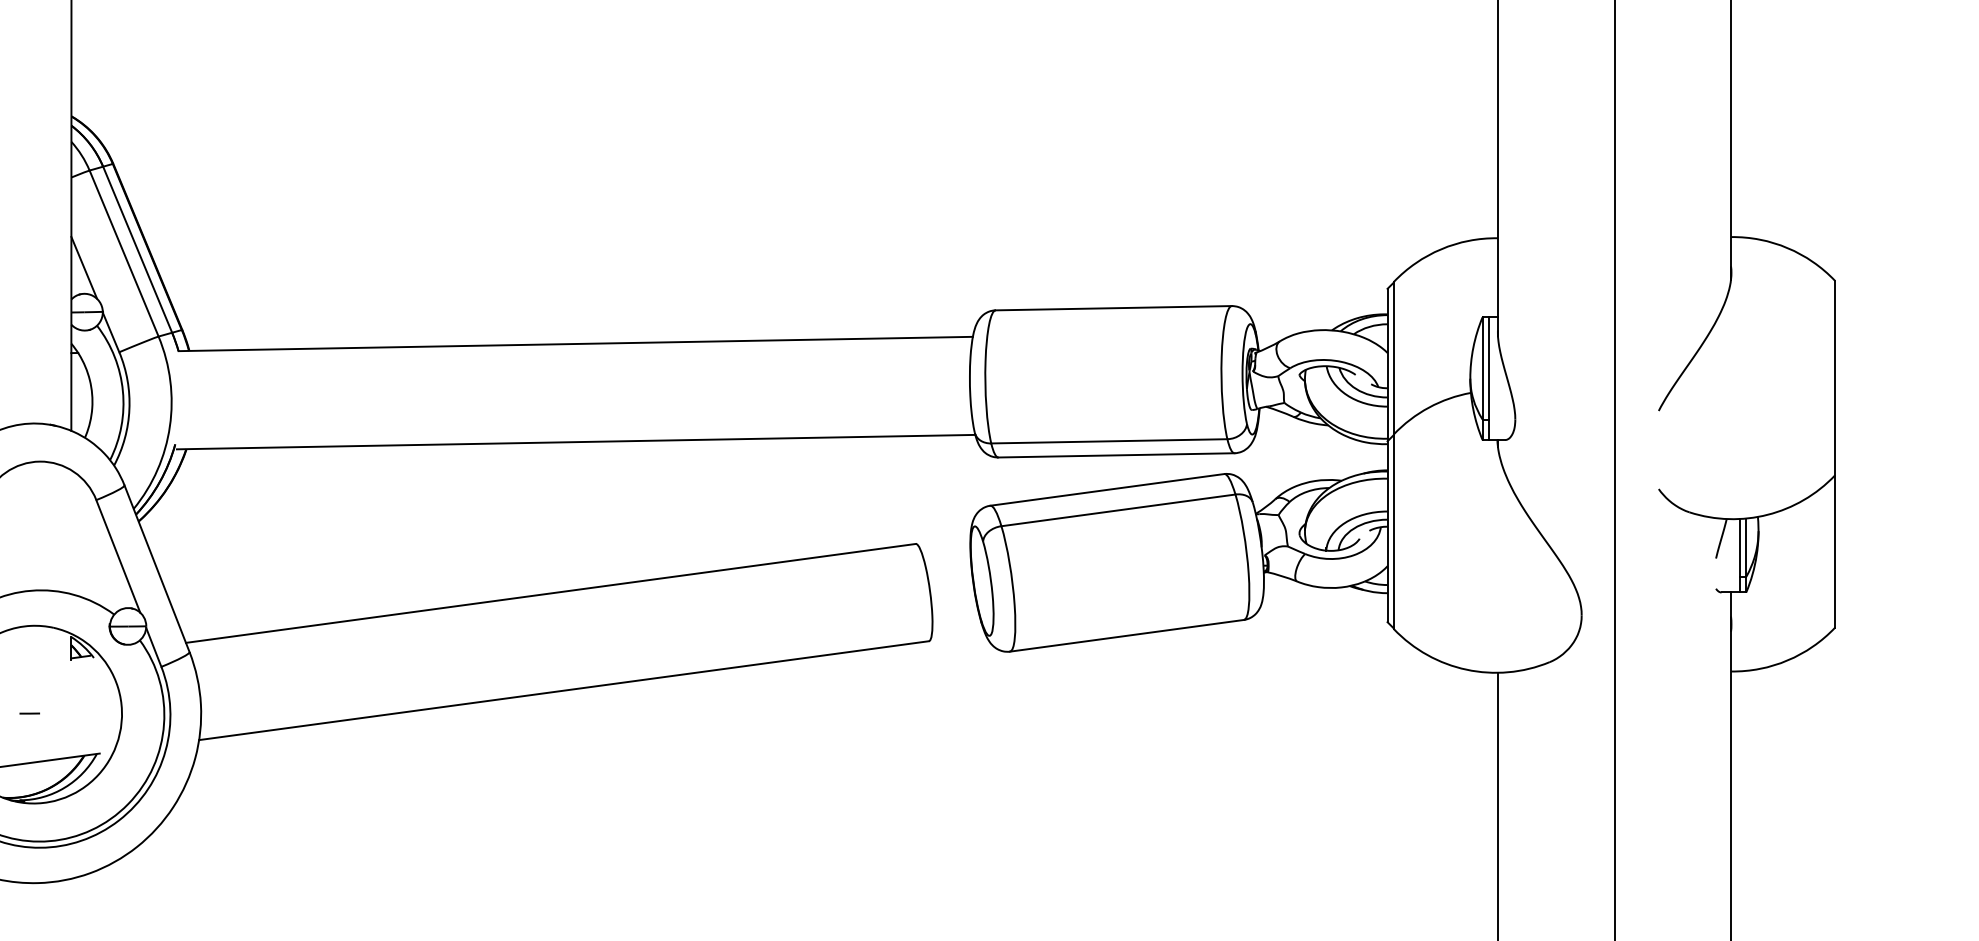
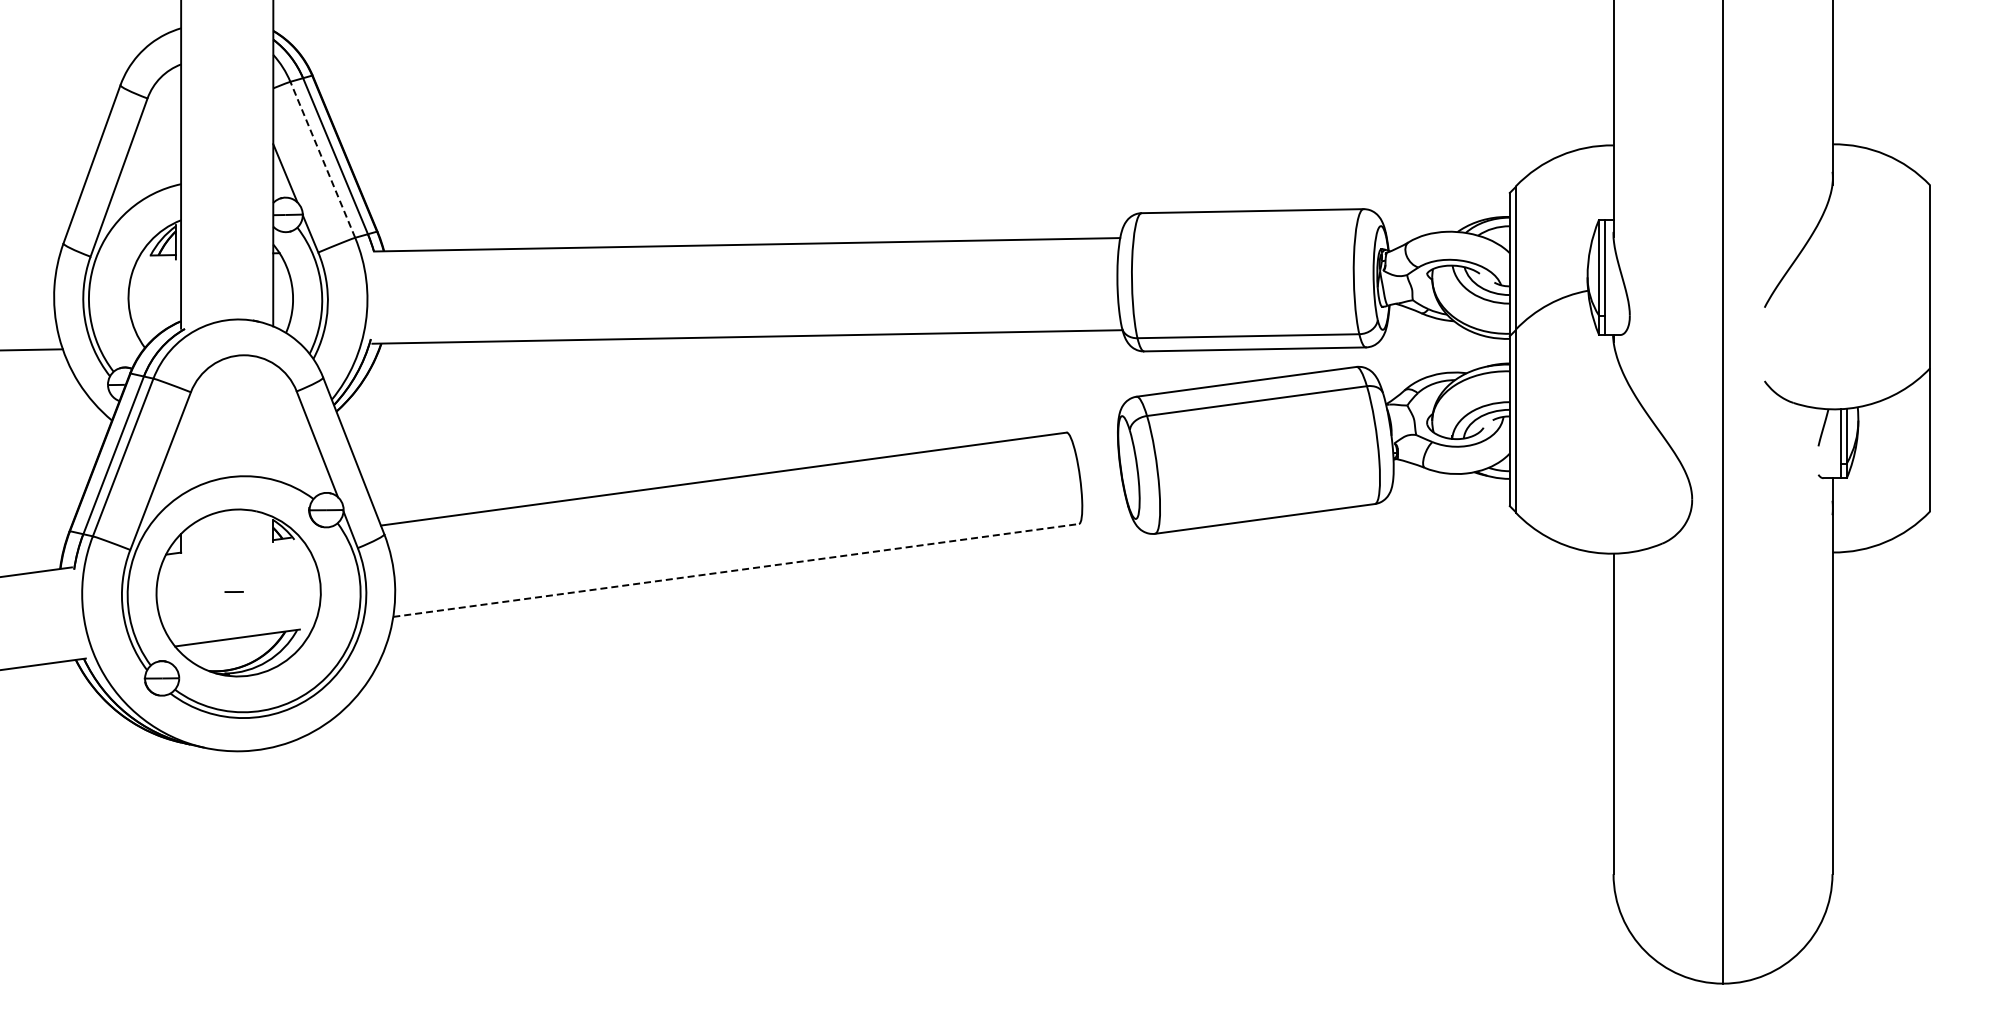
line: (123, 253) -> (322, 159), solid -> dashed
line: (564, 690) -> (736, 570), solid -> dashed

